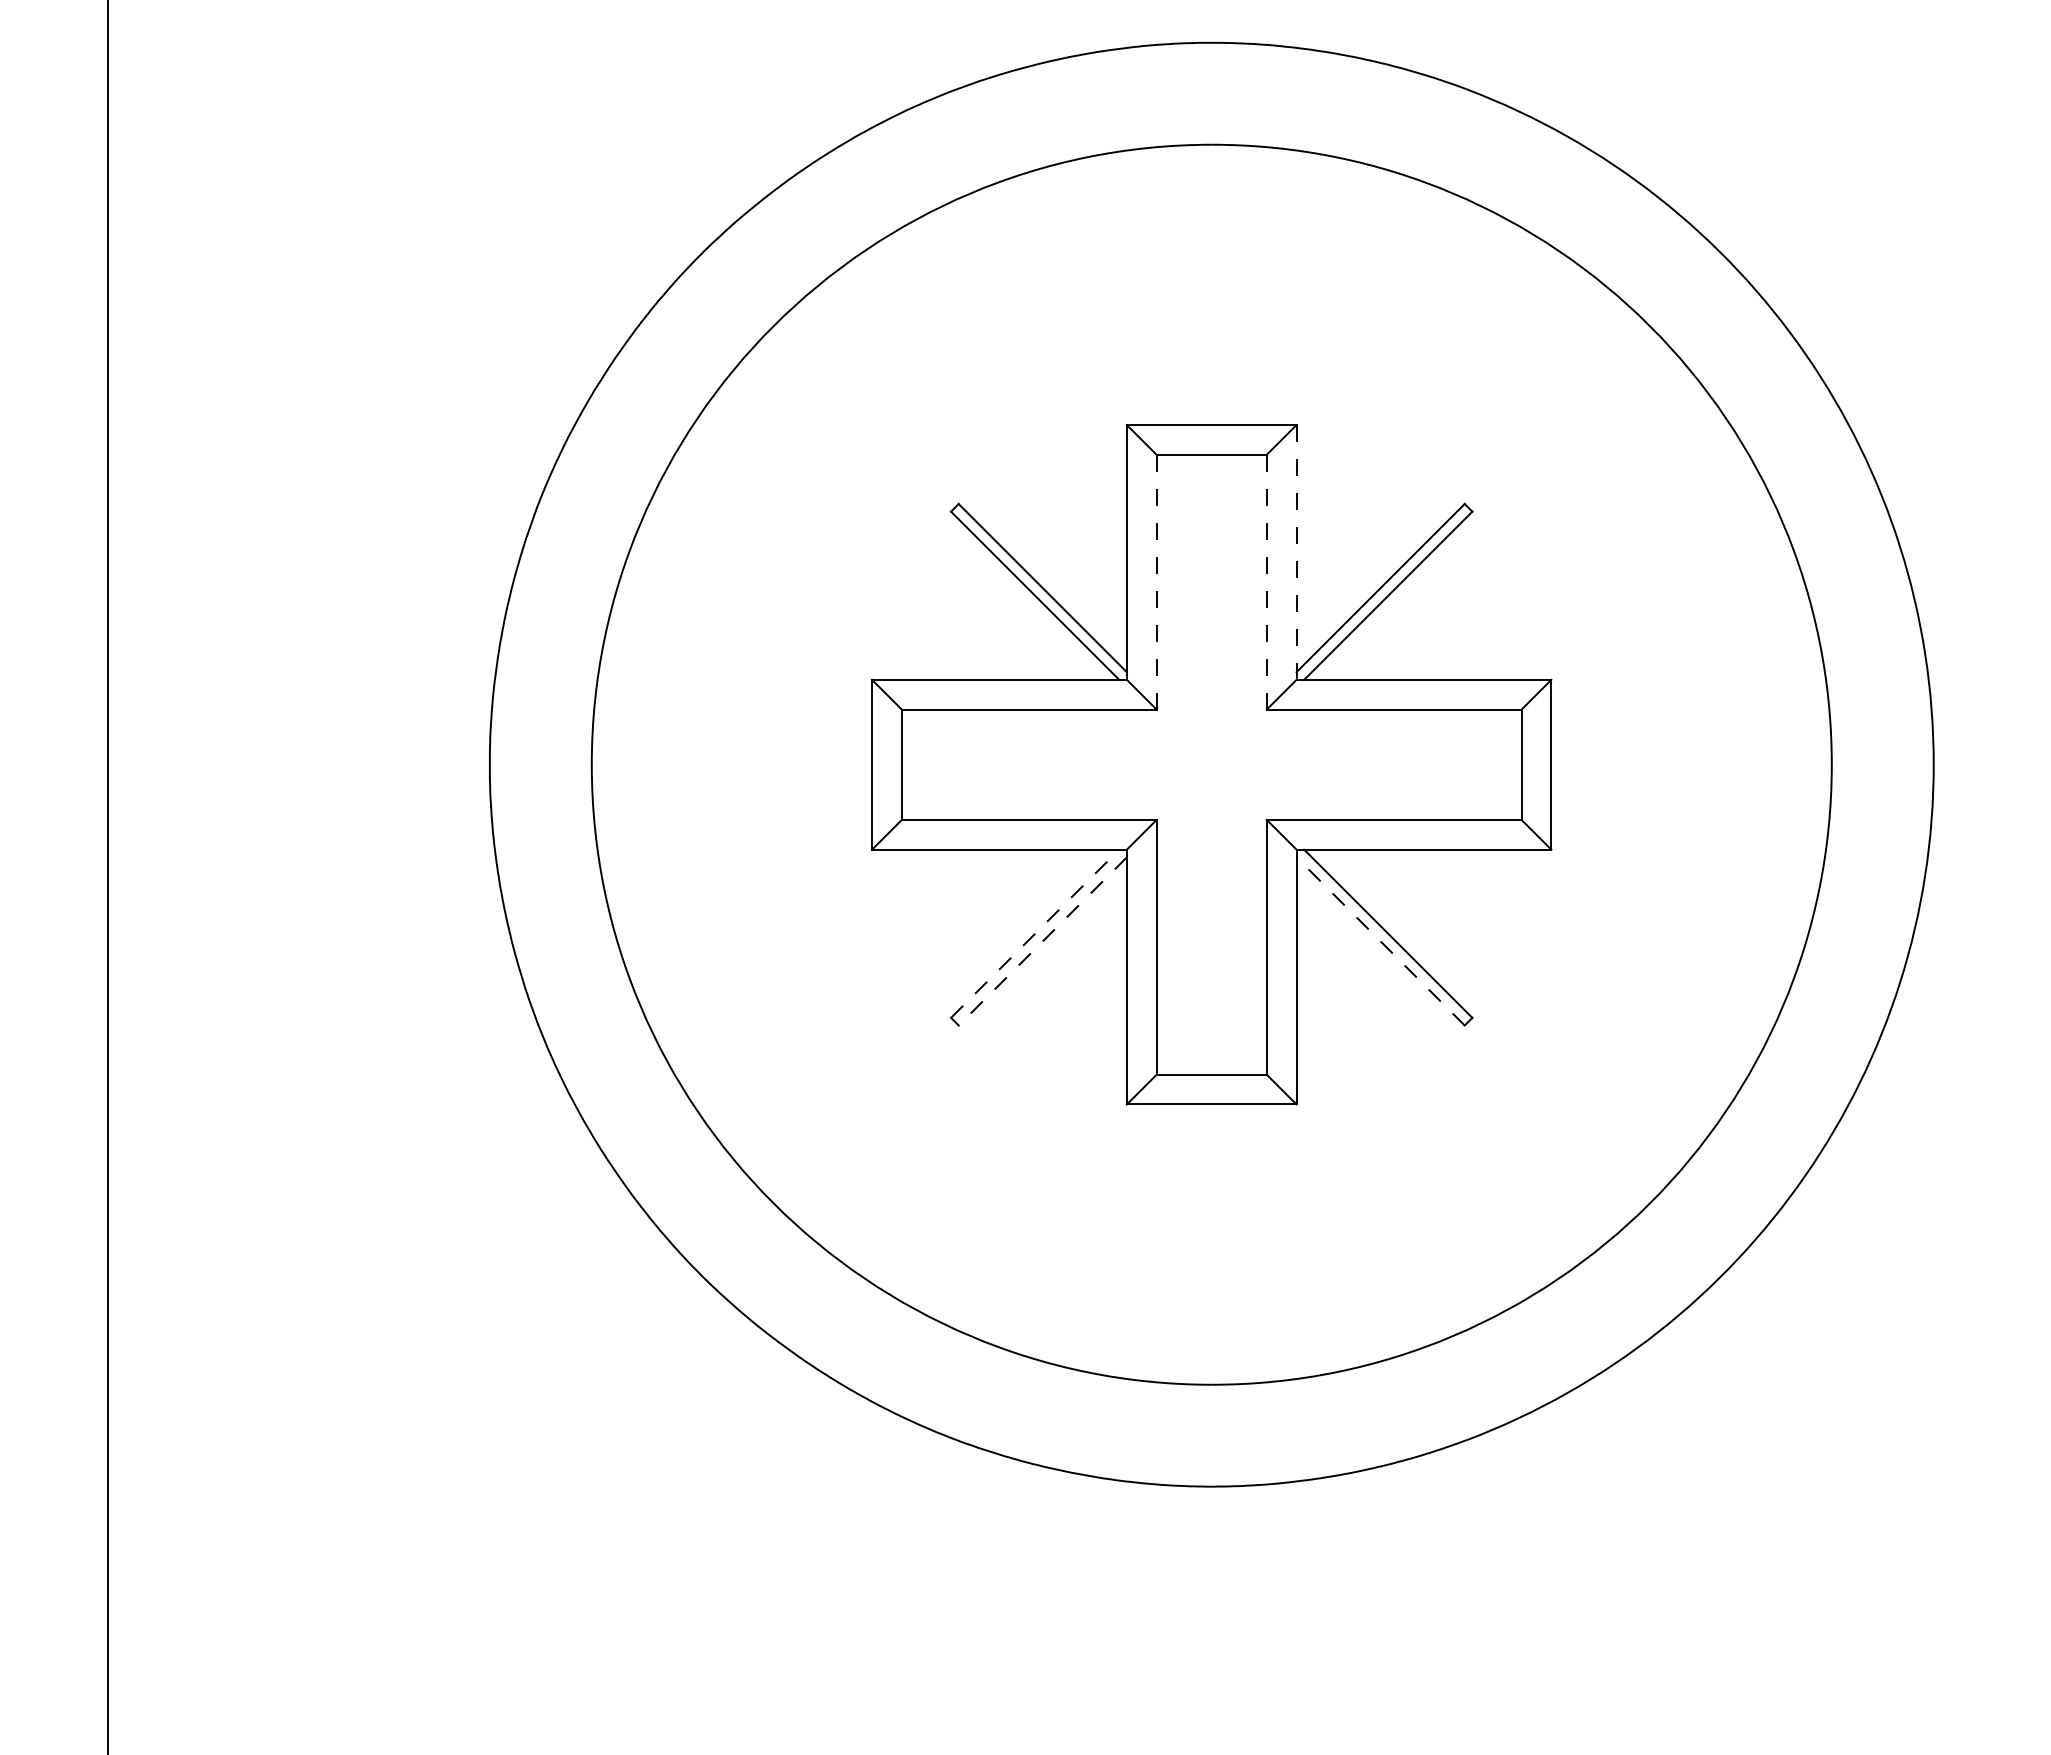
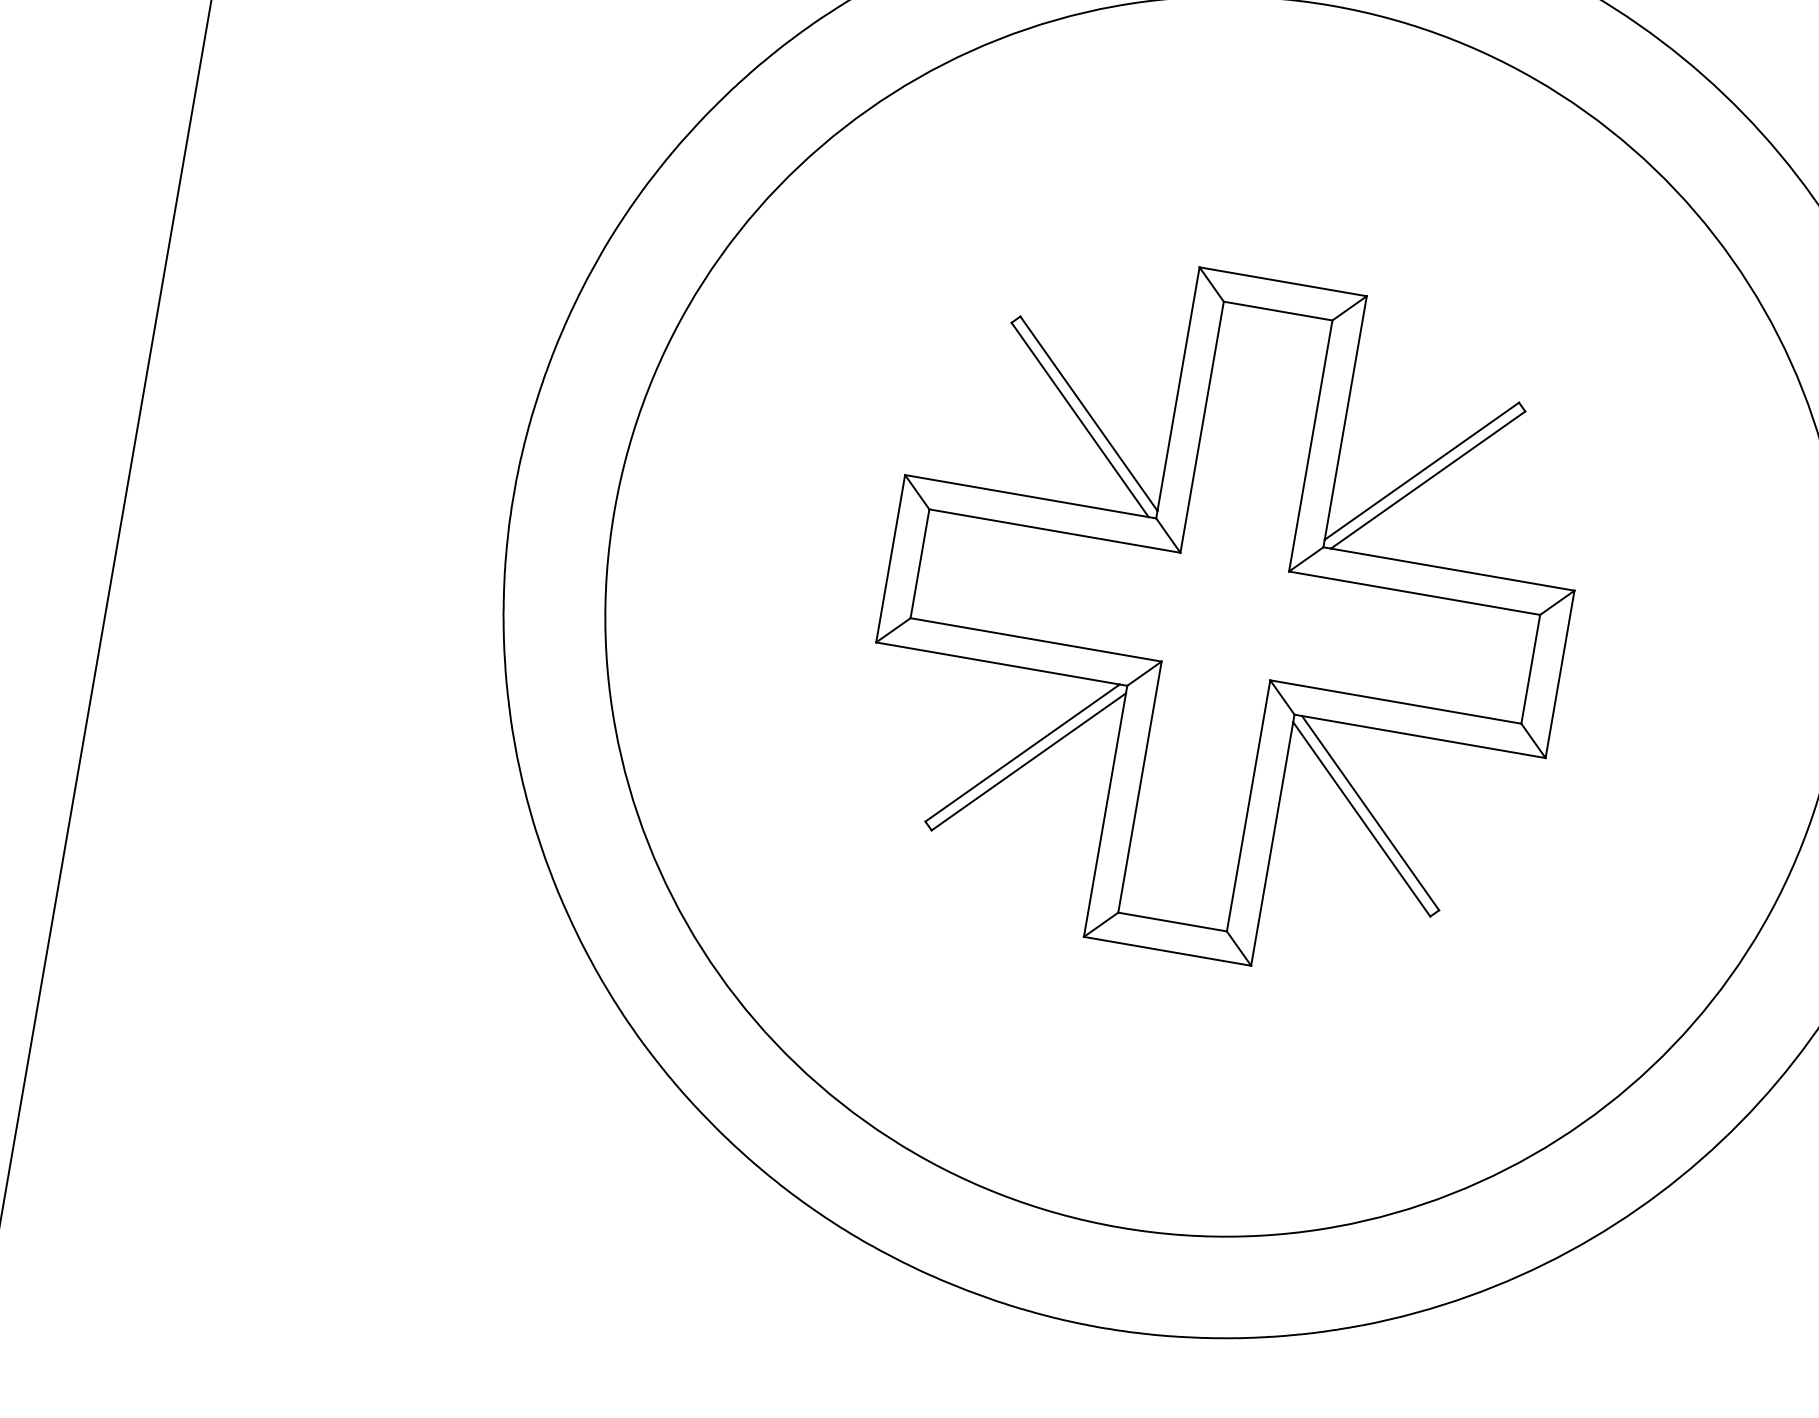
line: (1296, 548) -> (1345, 417), dashed -> solid
line: (1266, 581) -> (1310, 445), dashed -> solid
line: (1156, 582) -> (1201, 427), dashed -> solid
line: (1035, 933) -> (1023, 752), dashed -> solid
line: (1042, 941) -> (1028, 761), dashed -> solid
line: (1380, 941) -> (1361, 819), dashed -> solid

